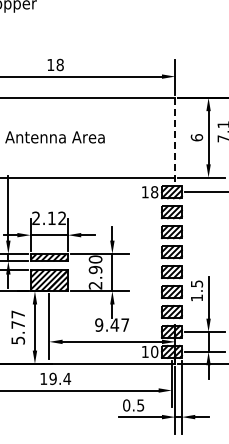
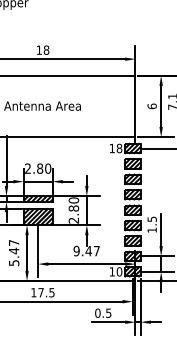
line: (175, 141) -> (135, 109), dashed -> solid
text: (56, 218) -> (43, 168), 2.12 -> 2.80
text: (95, 269) -> (73, 208), 2.90 -> 2.80
text: (17, 324) -> (13, 250), 5.77 -> 5.47
text: (60, 378) -> (46, 292), 19.4 -> 17.5

